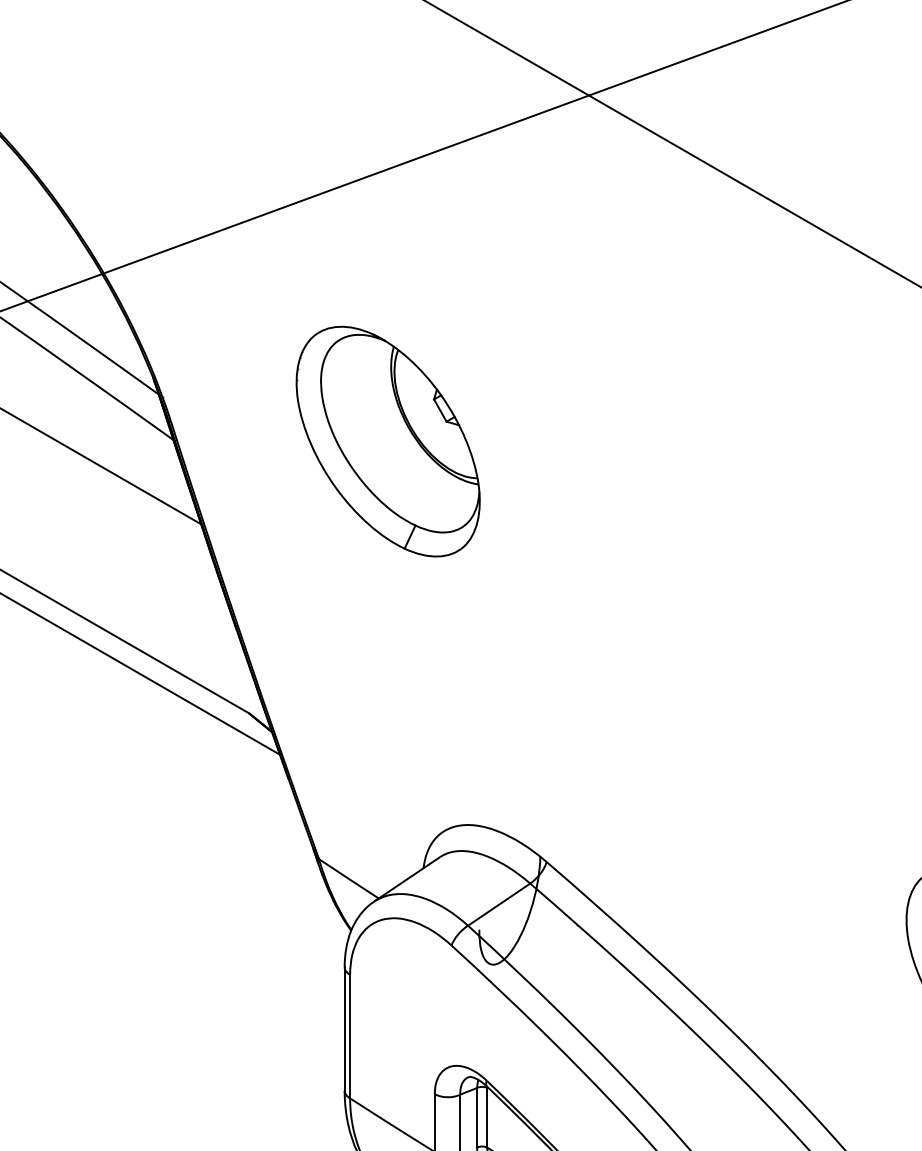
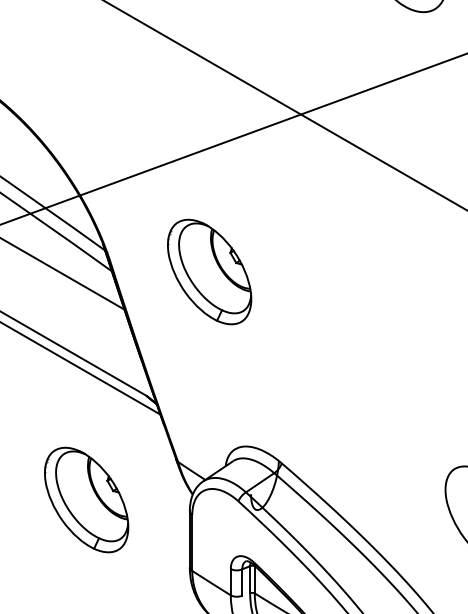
part: (117, 941) -> (86, 499), added

